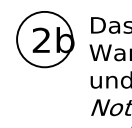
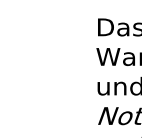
part: (45, 39) -> (48, 42), removed

